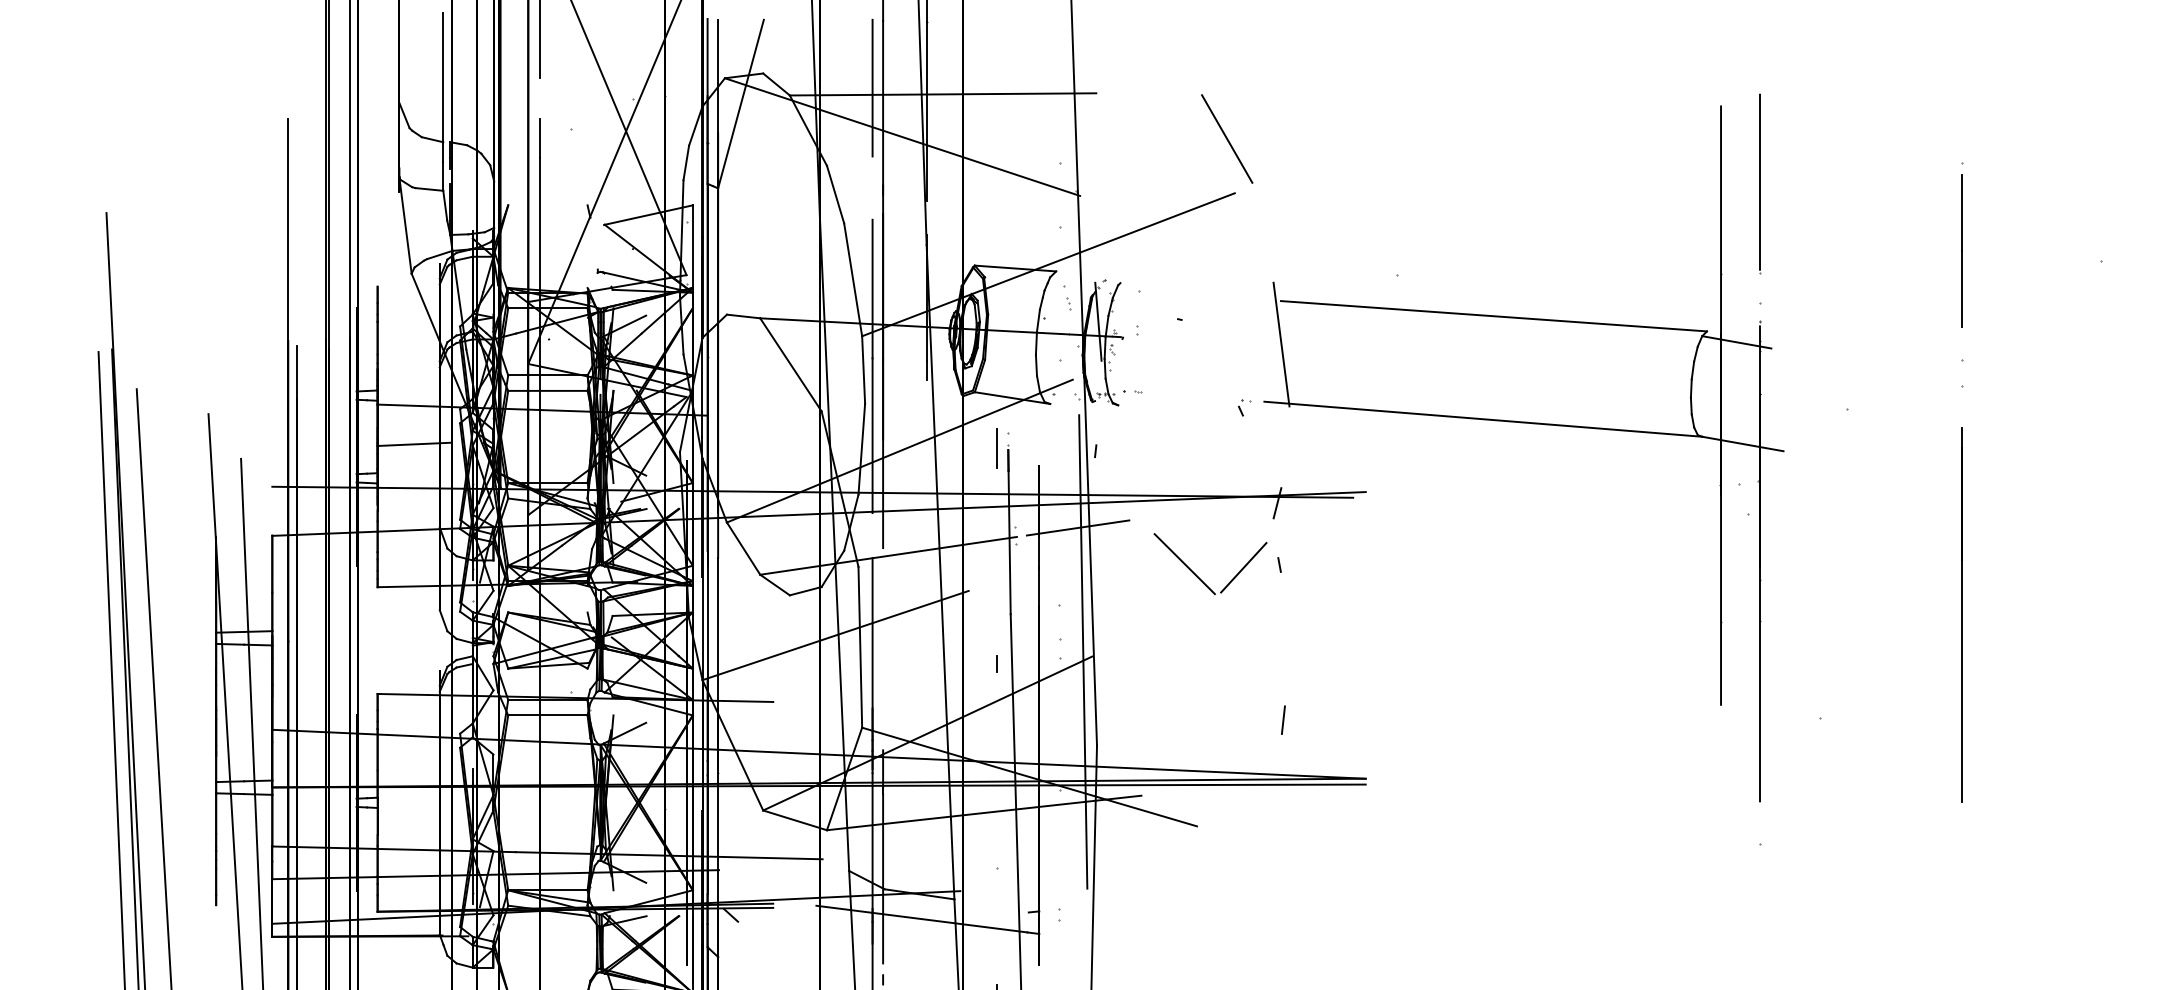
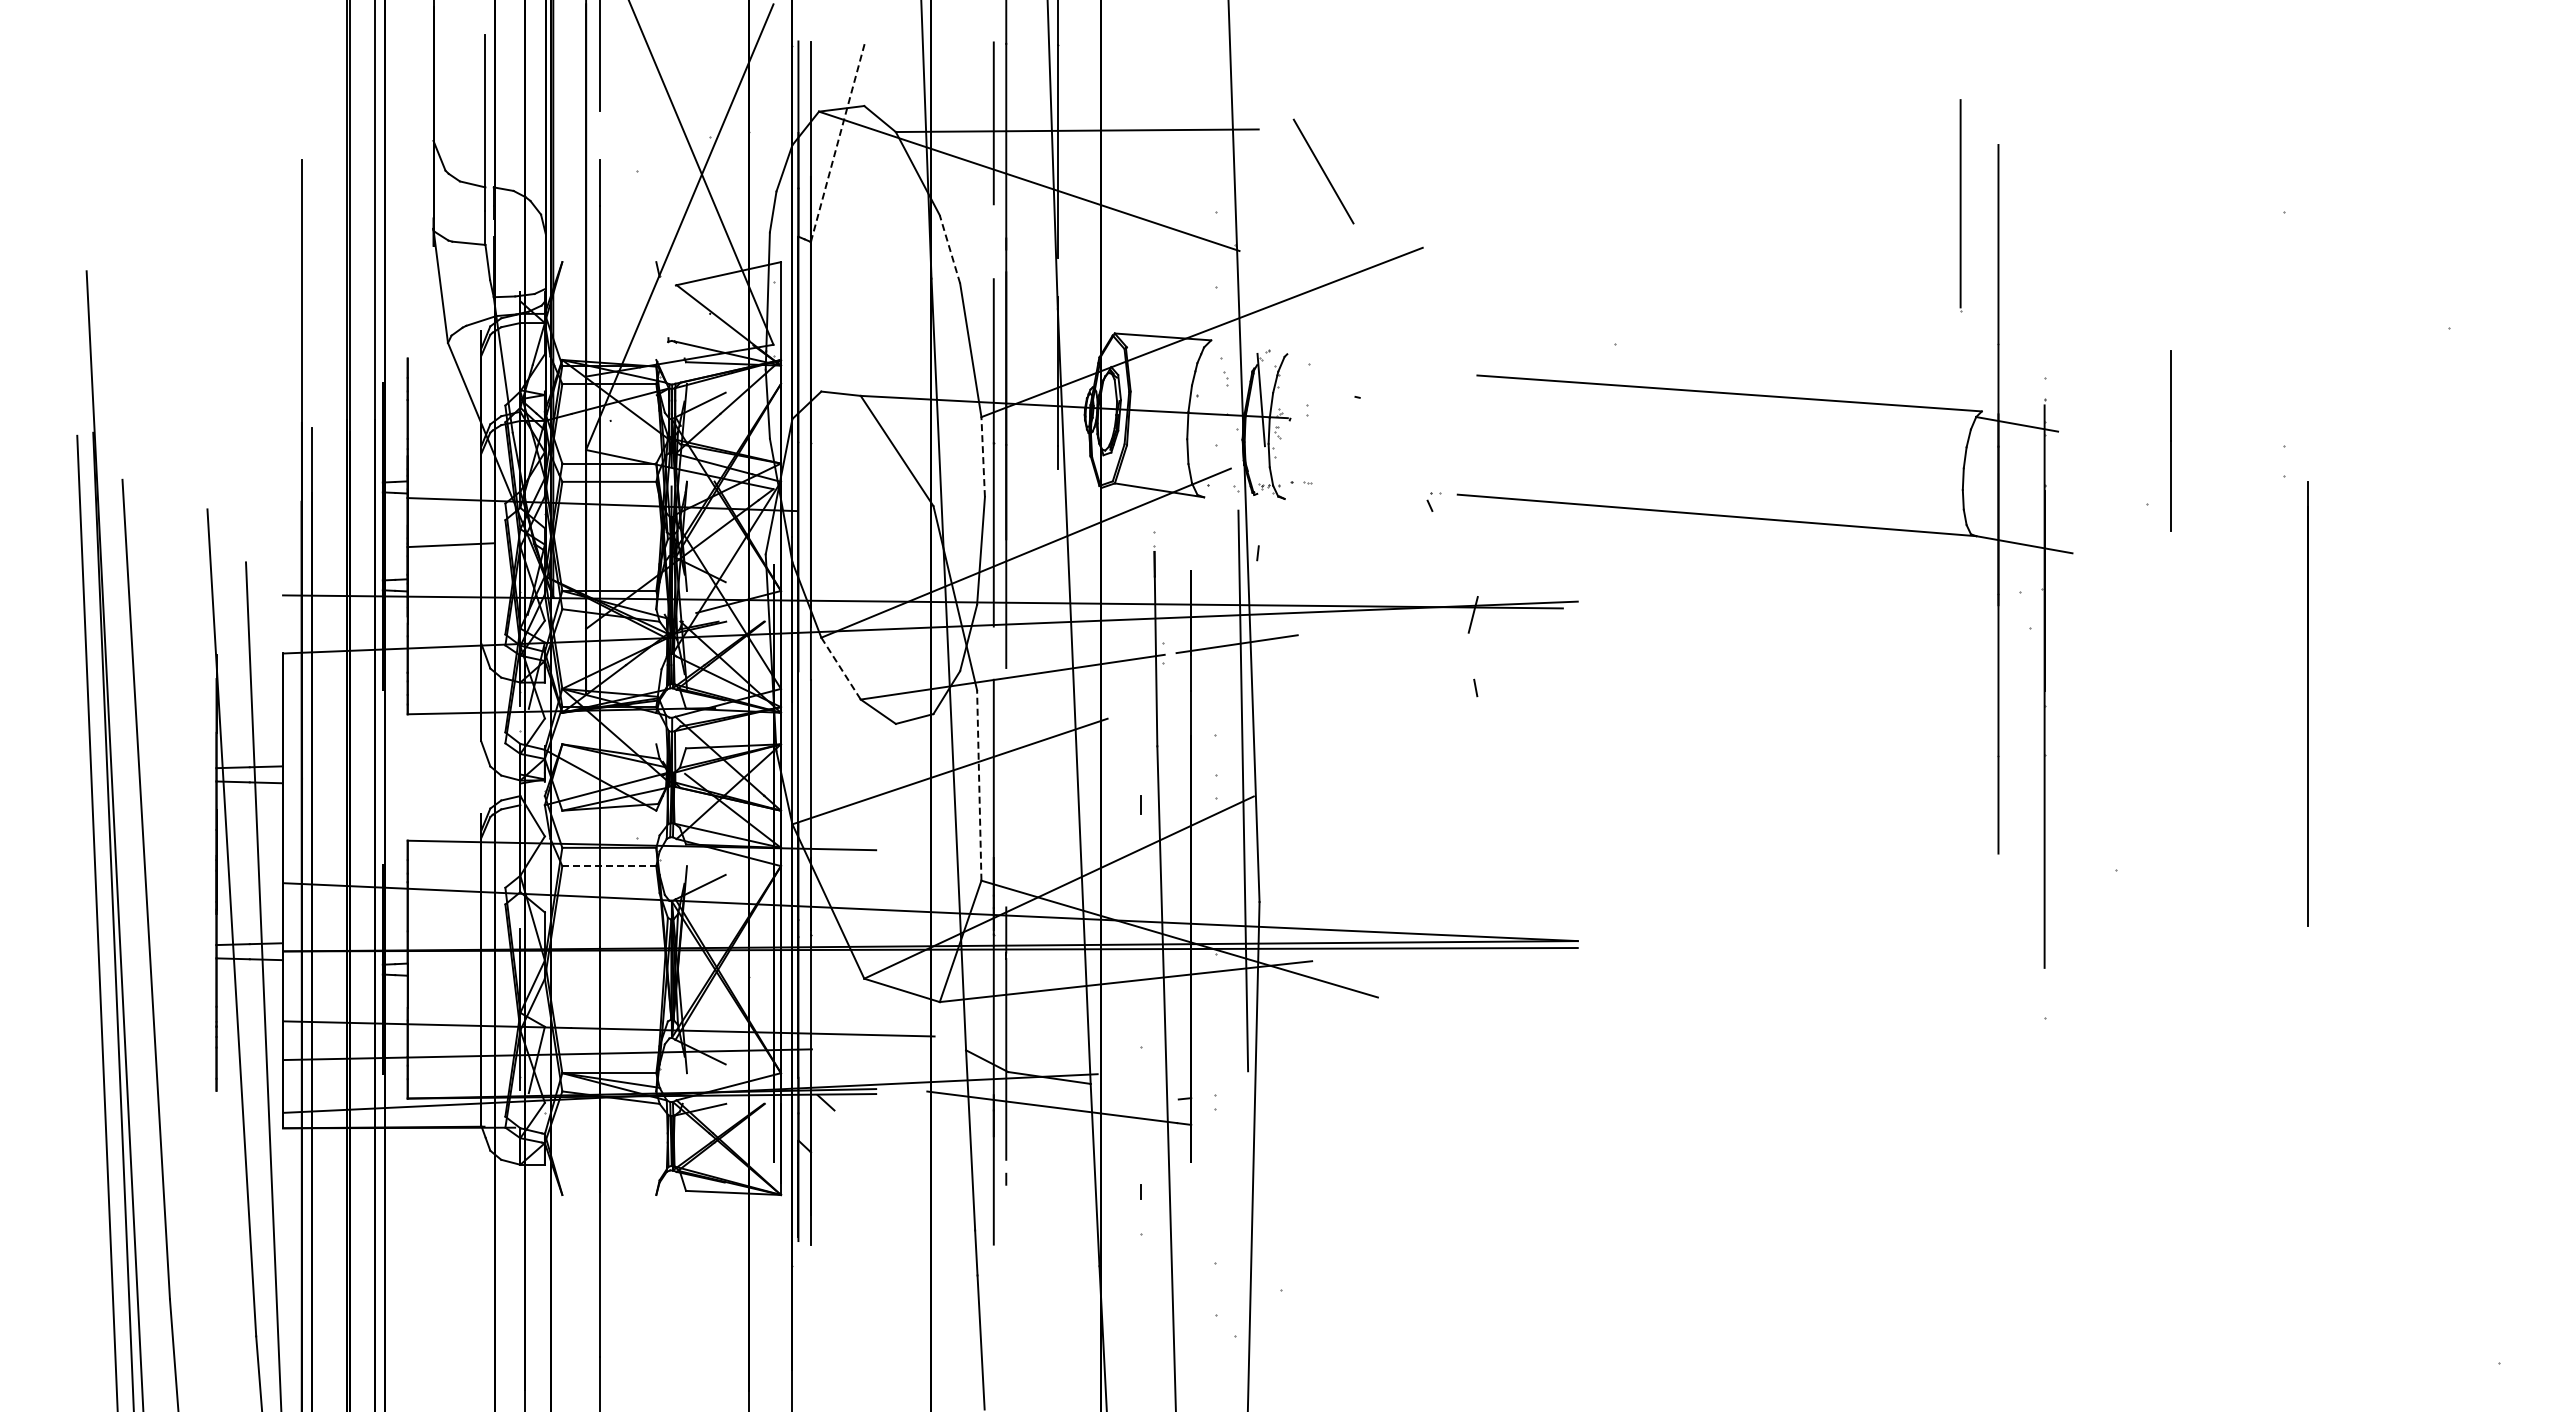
line: (741, 103) -> (838, 141), solid -> dashed
line: (1227, 138) -> (1323, 171), moved
line: (1759, 183) -> (1960, 205), moved
line: (835, 194) -> (949, 249), solid -> dashed
line: (1961, 251) -> (2170, 440), moved
line: (1281, 344) -> (1477, 426), removed
line: (863, 369) -> (983, 456), solid -> dashed
line: (996, 448) -> (1140, 549), removed
line: (743, 548) -> (841, 668), solid -> dashed
part: (1197, 575) -> (1378, 700), removed
line: (1961, 614) -> (2307, 703), moved
line: (860, 647) -> (979, 785), solid -> dashed
line: (548, 715) -> (609, 866), solid -> dashed
line: (1283, 719) -> (1480, 871), removed

